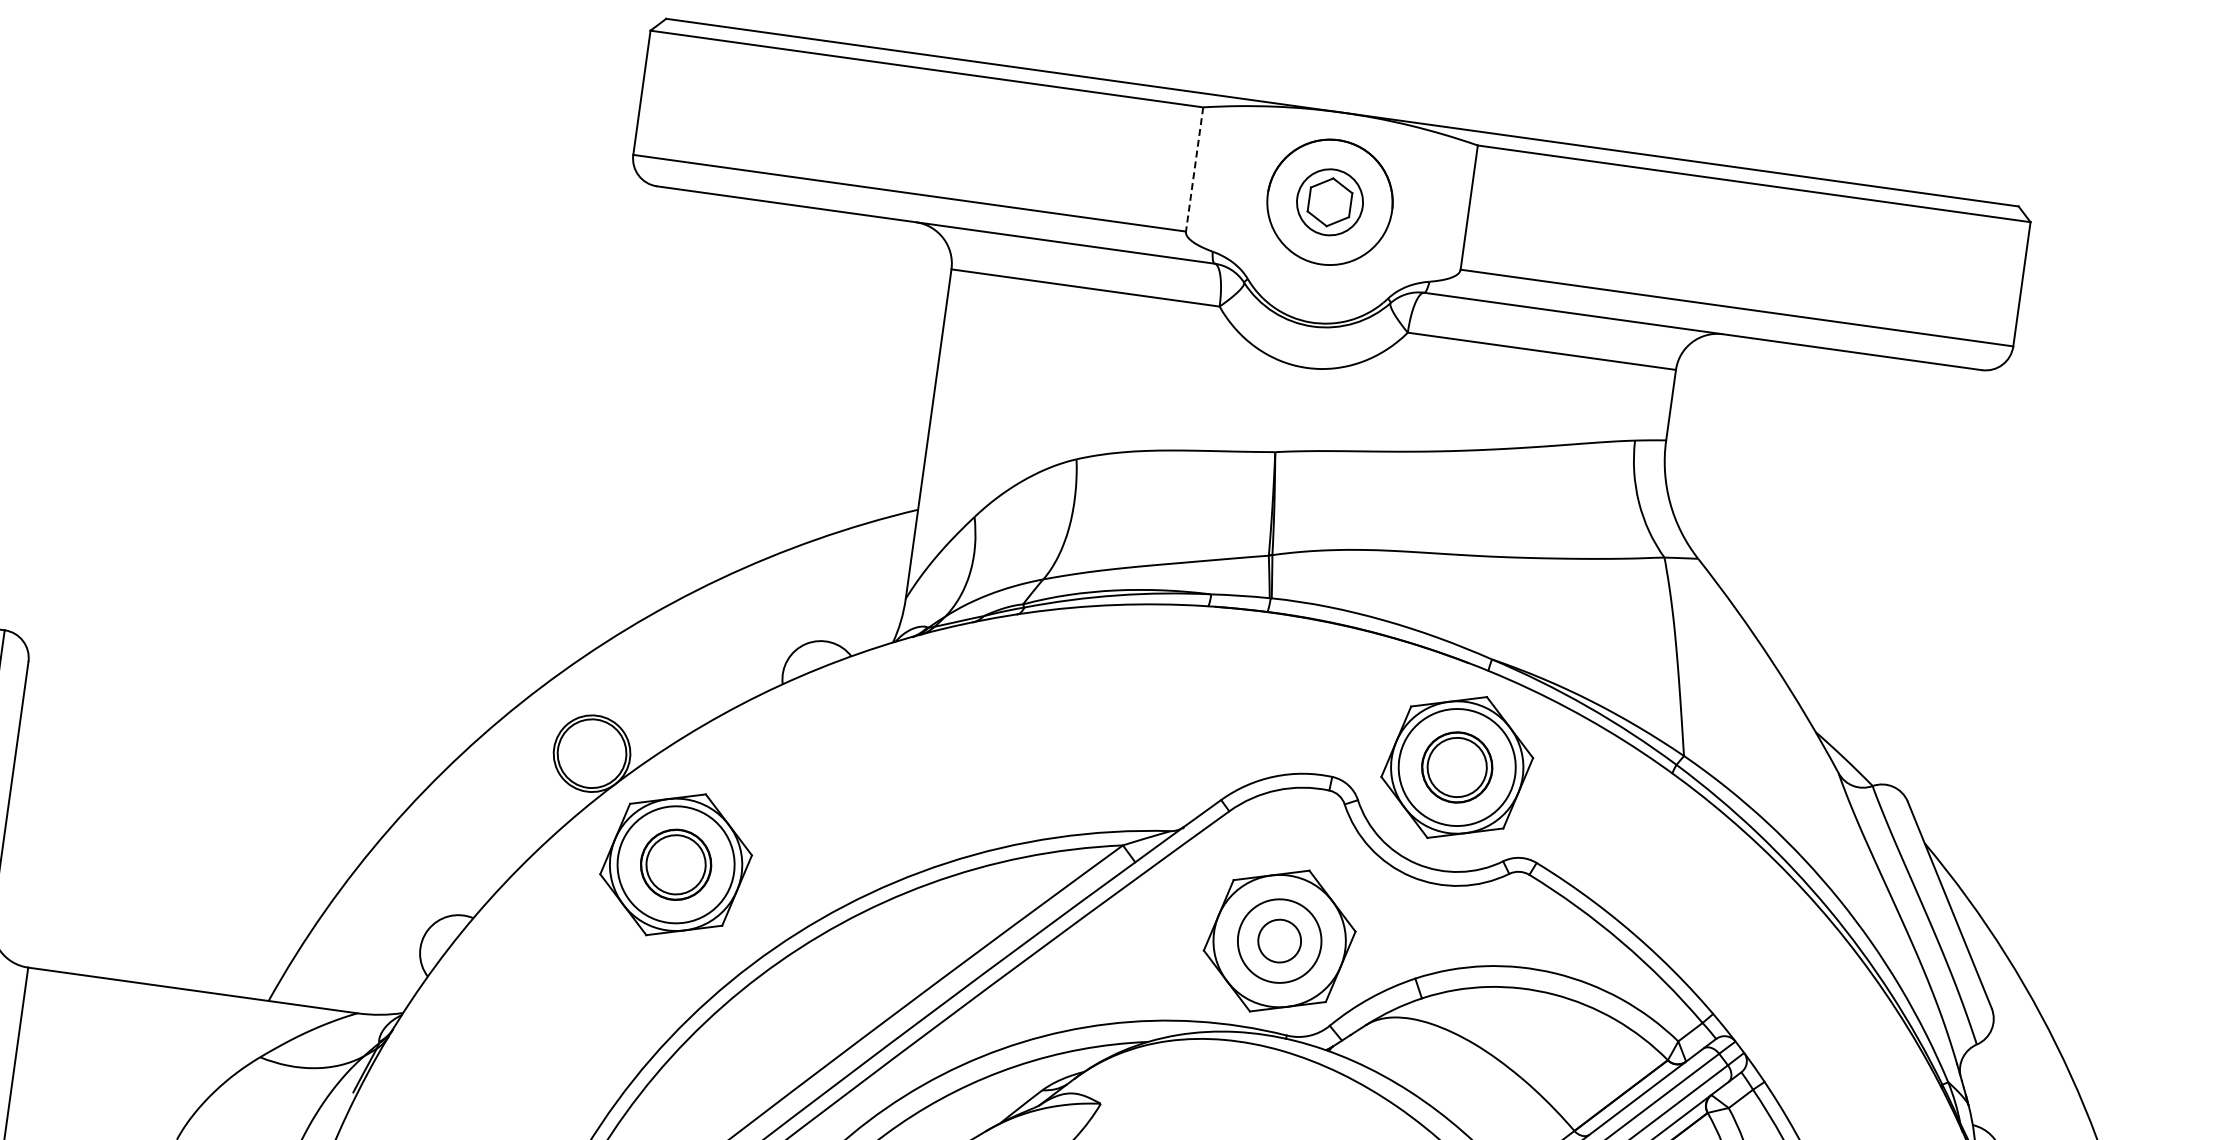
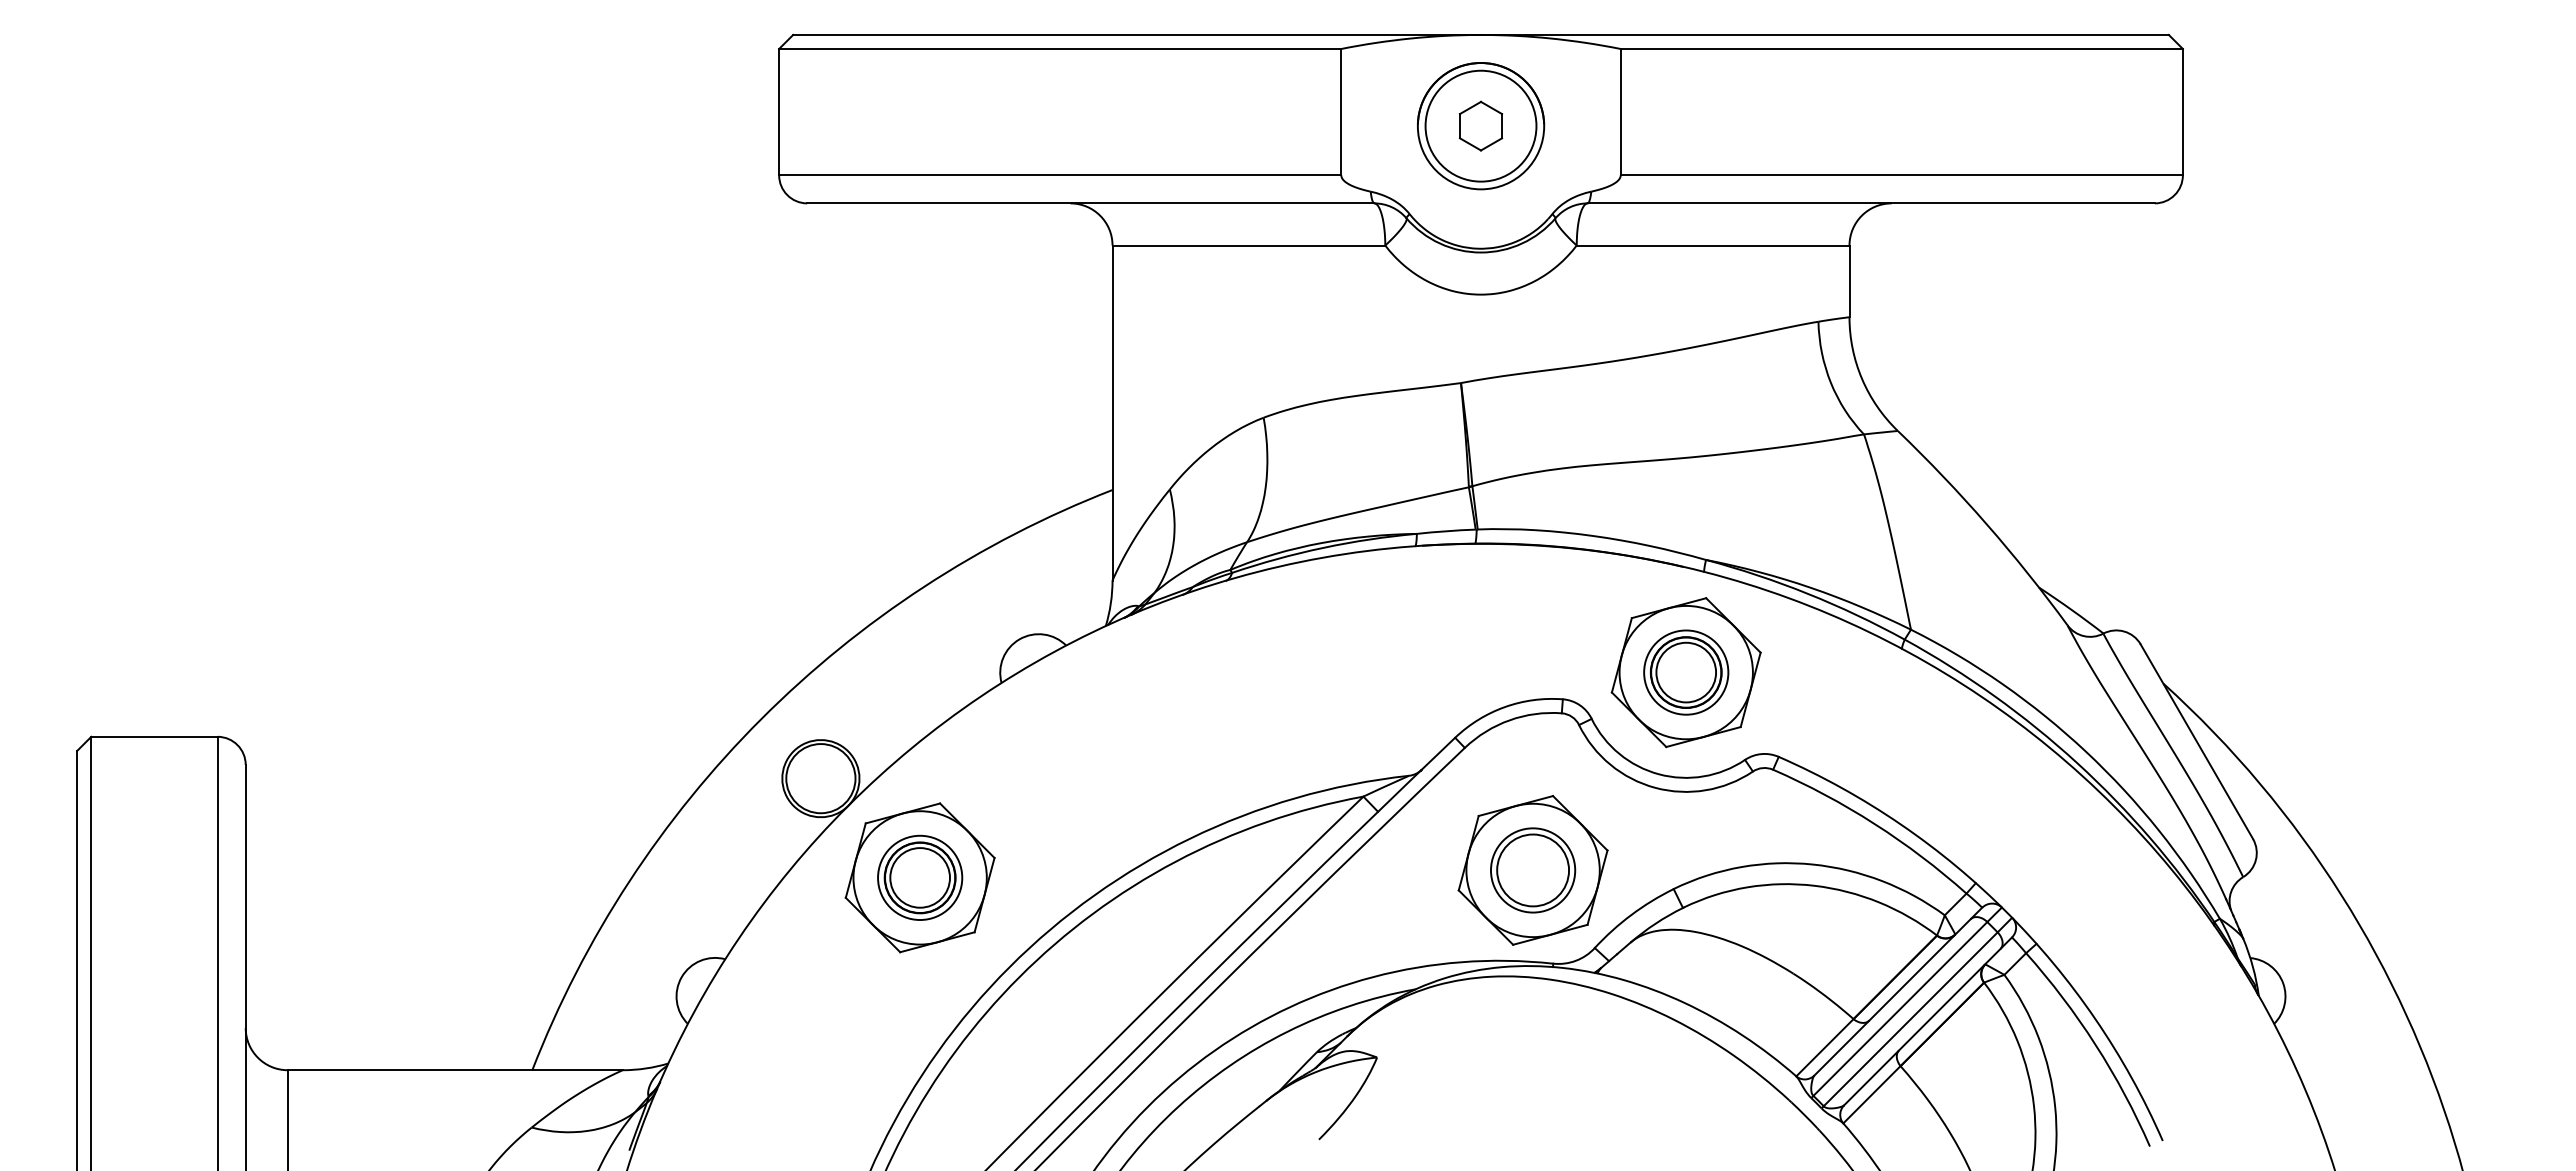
line: (1194, 169) -> (1341, 112), dashed -> solid
circle: (1329, 201) -> (1480, 125), size x1.67
circle: (1457, 767) -> (1686, 672), size x0.71
circle: (676, 864) -> (920, 877), size x0.71
circle: (1280, 941) -> (1533, 870), size x1.67

